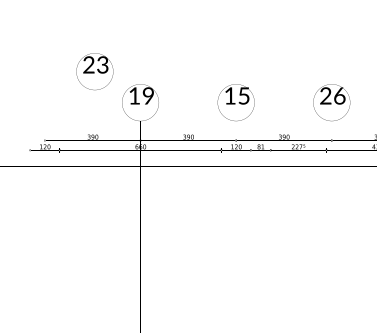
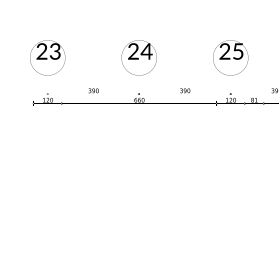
text: (94, 71) -> (47, 57), moved
text: (141, 95) -> (140, 51), 19 -> 24
text: (229, 95) -> (224, 51), 15 -> 25

